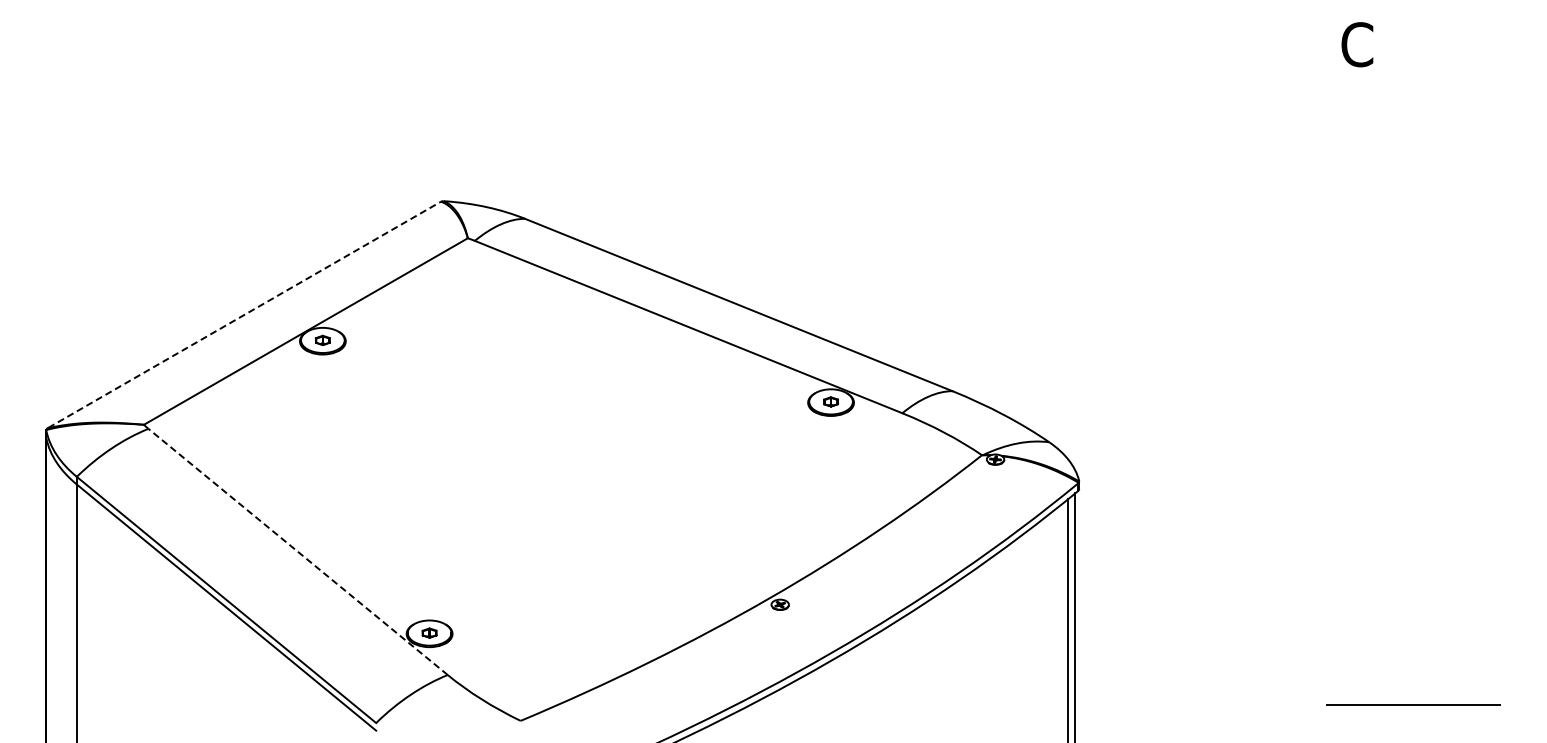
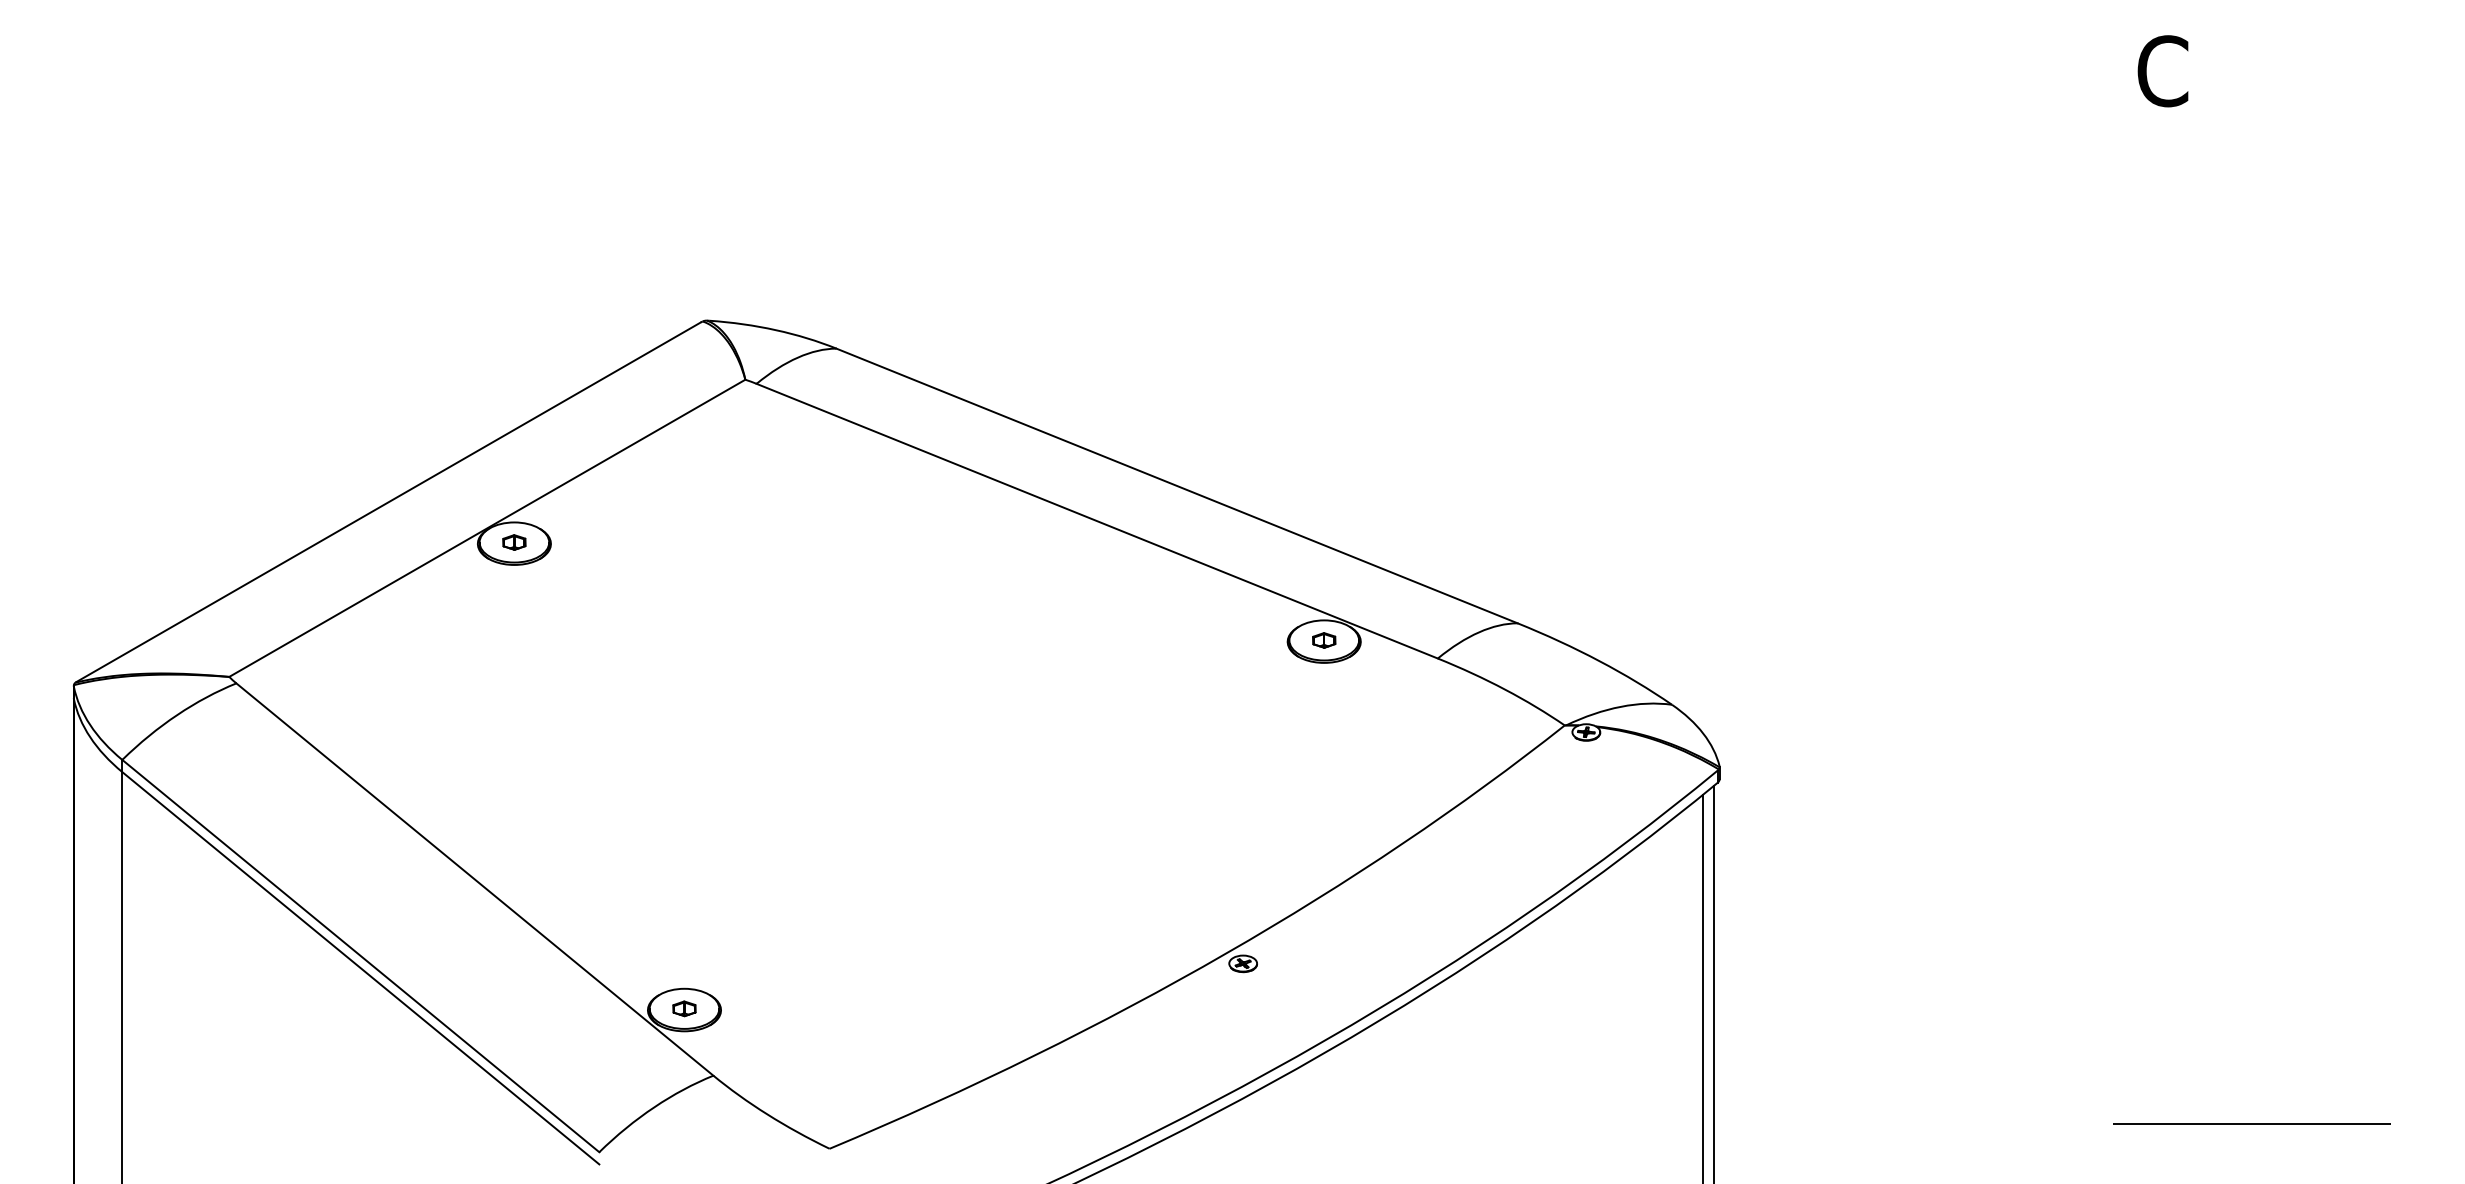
line: (244, 315) -> (389, 502), dashed -> solid
line: (298, 551) -> (475, 878), dashed -> solid

